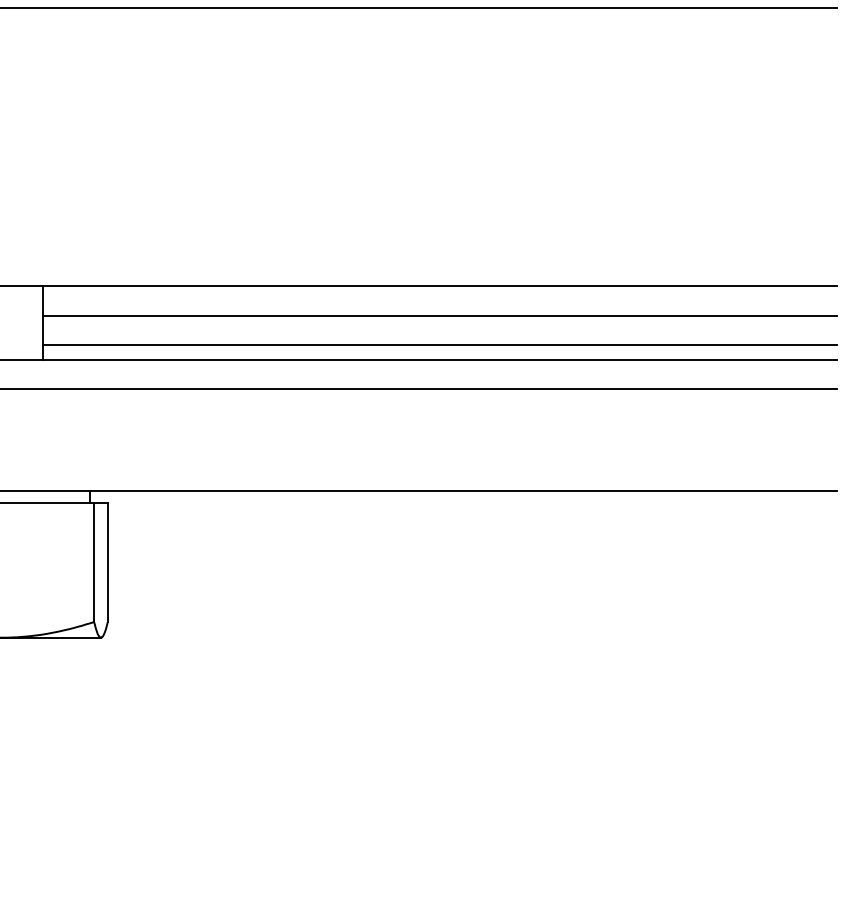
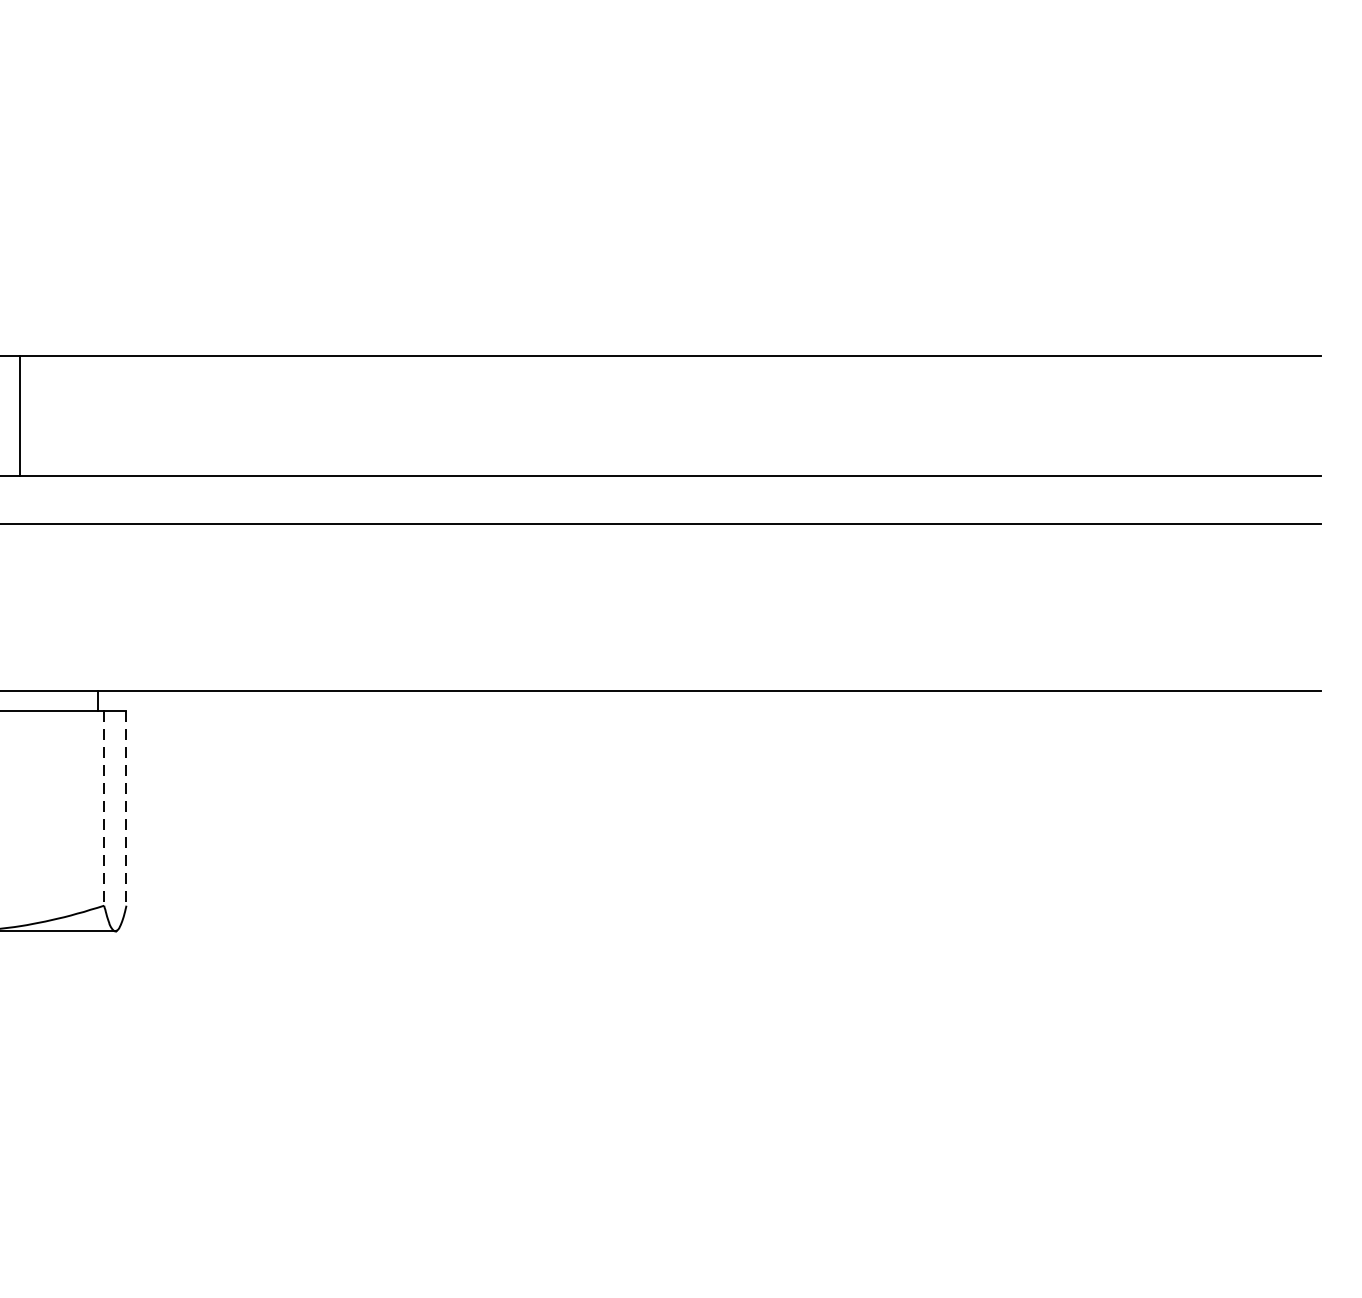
line: (439, 315) -> (670, 403), removed
line: (439, 344) -> (670, 450), removed
line: (94, 562) -> (104, 808), solid -> dashed
line: (107, 562) -> (126, 808), solid -> dashed

